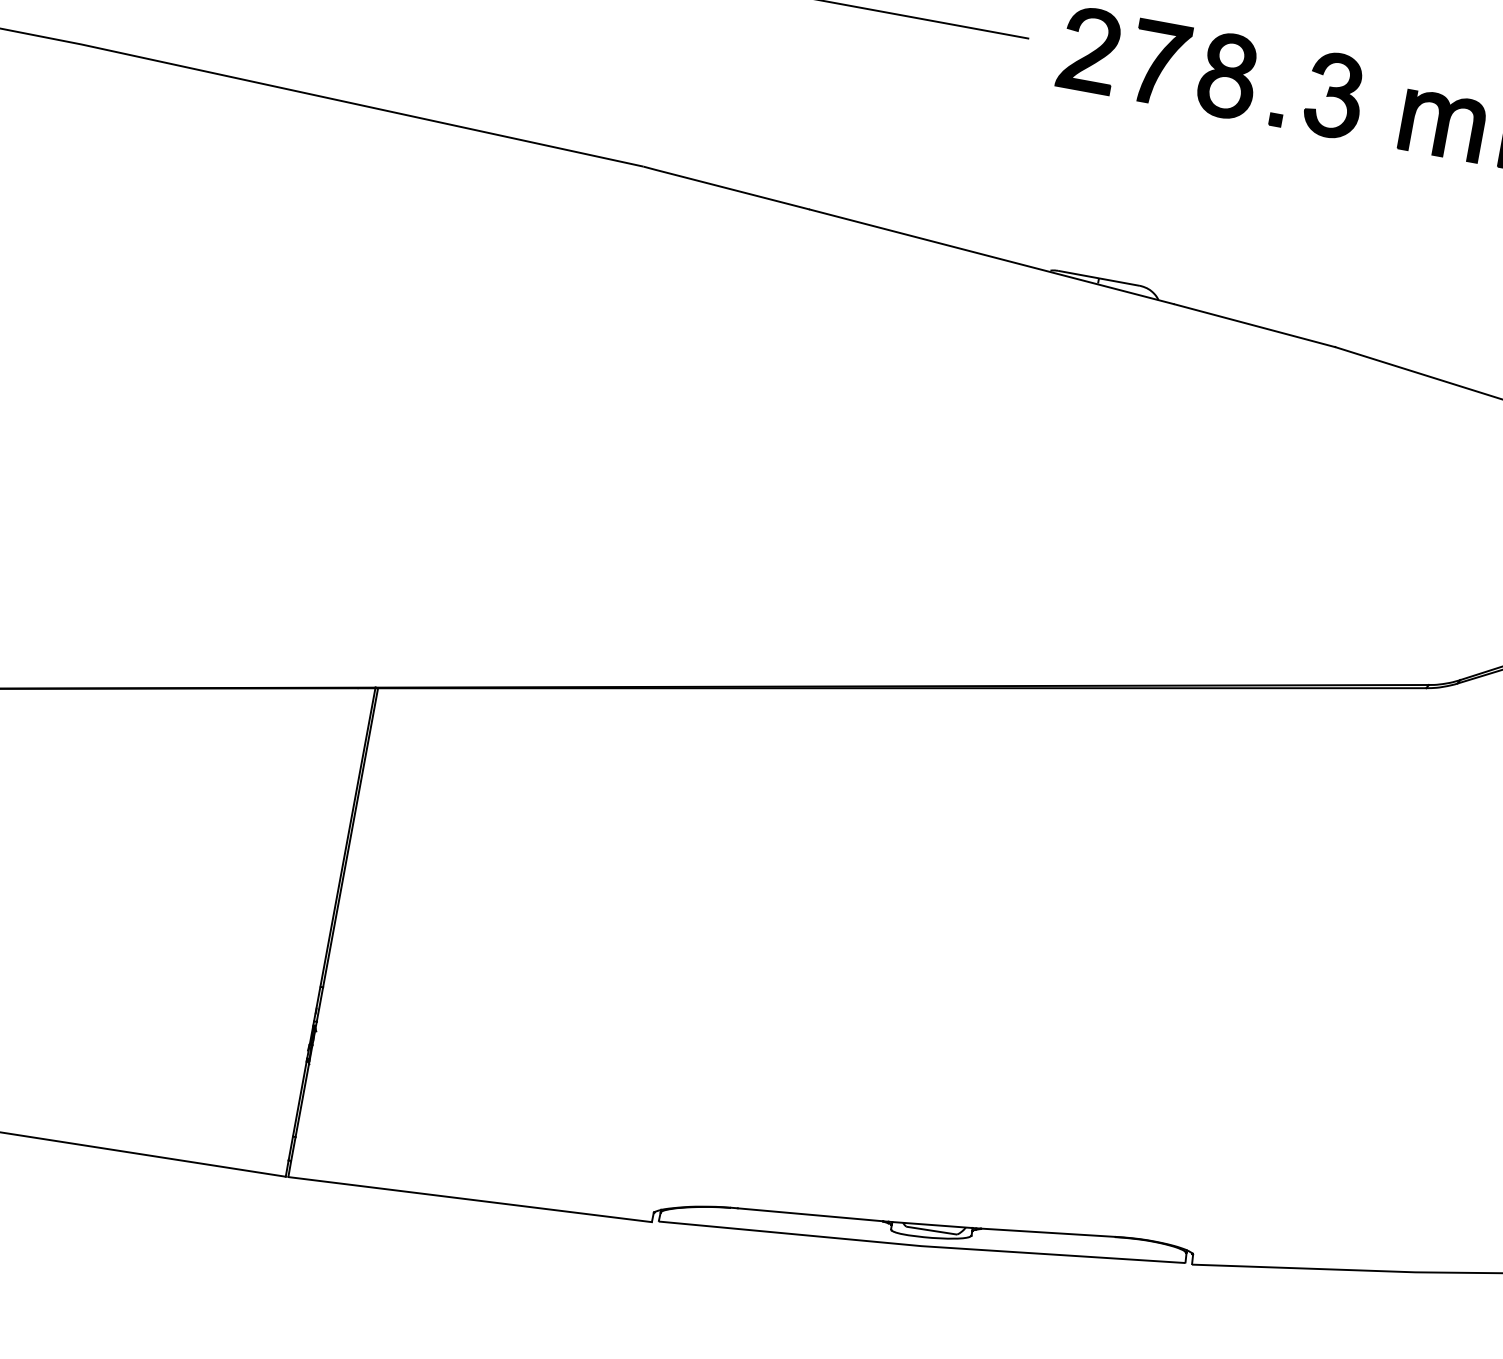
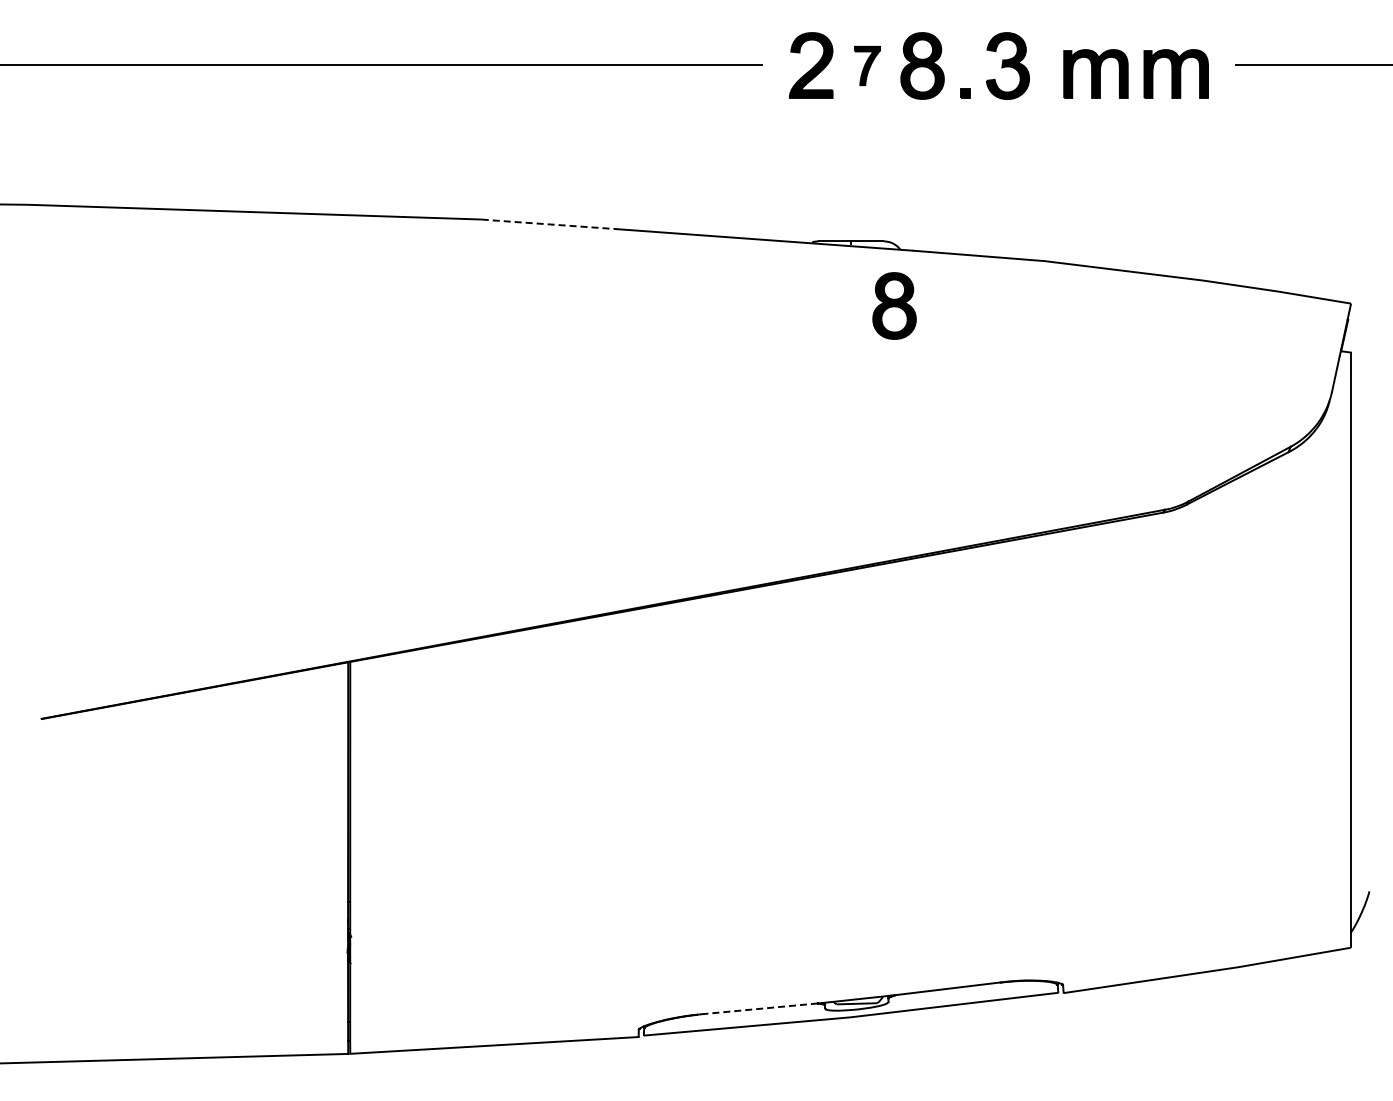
part: (1159, 62) -> (867, 65), size x0.6
line: (725, 188) -> (548, 224), solid -> dashed
part: (1138, 368) -> (894, 305), added
line: (810, 1214) -> (760, 1008), solid -> dashed

